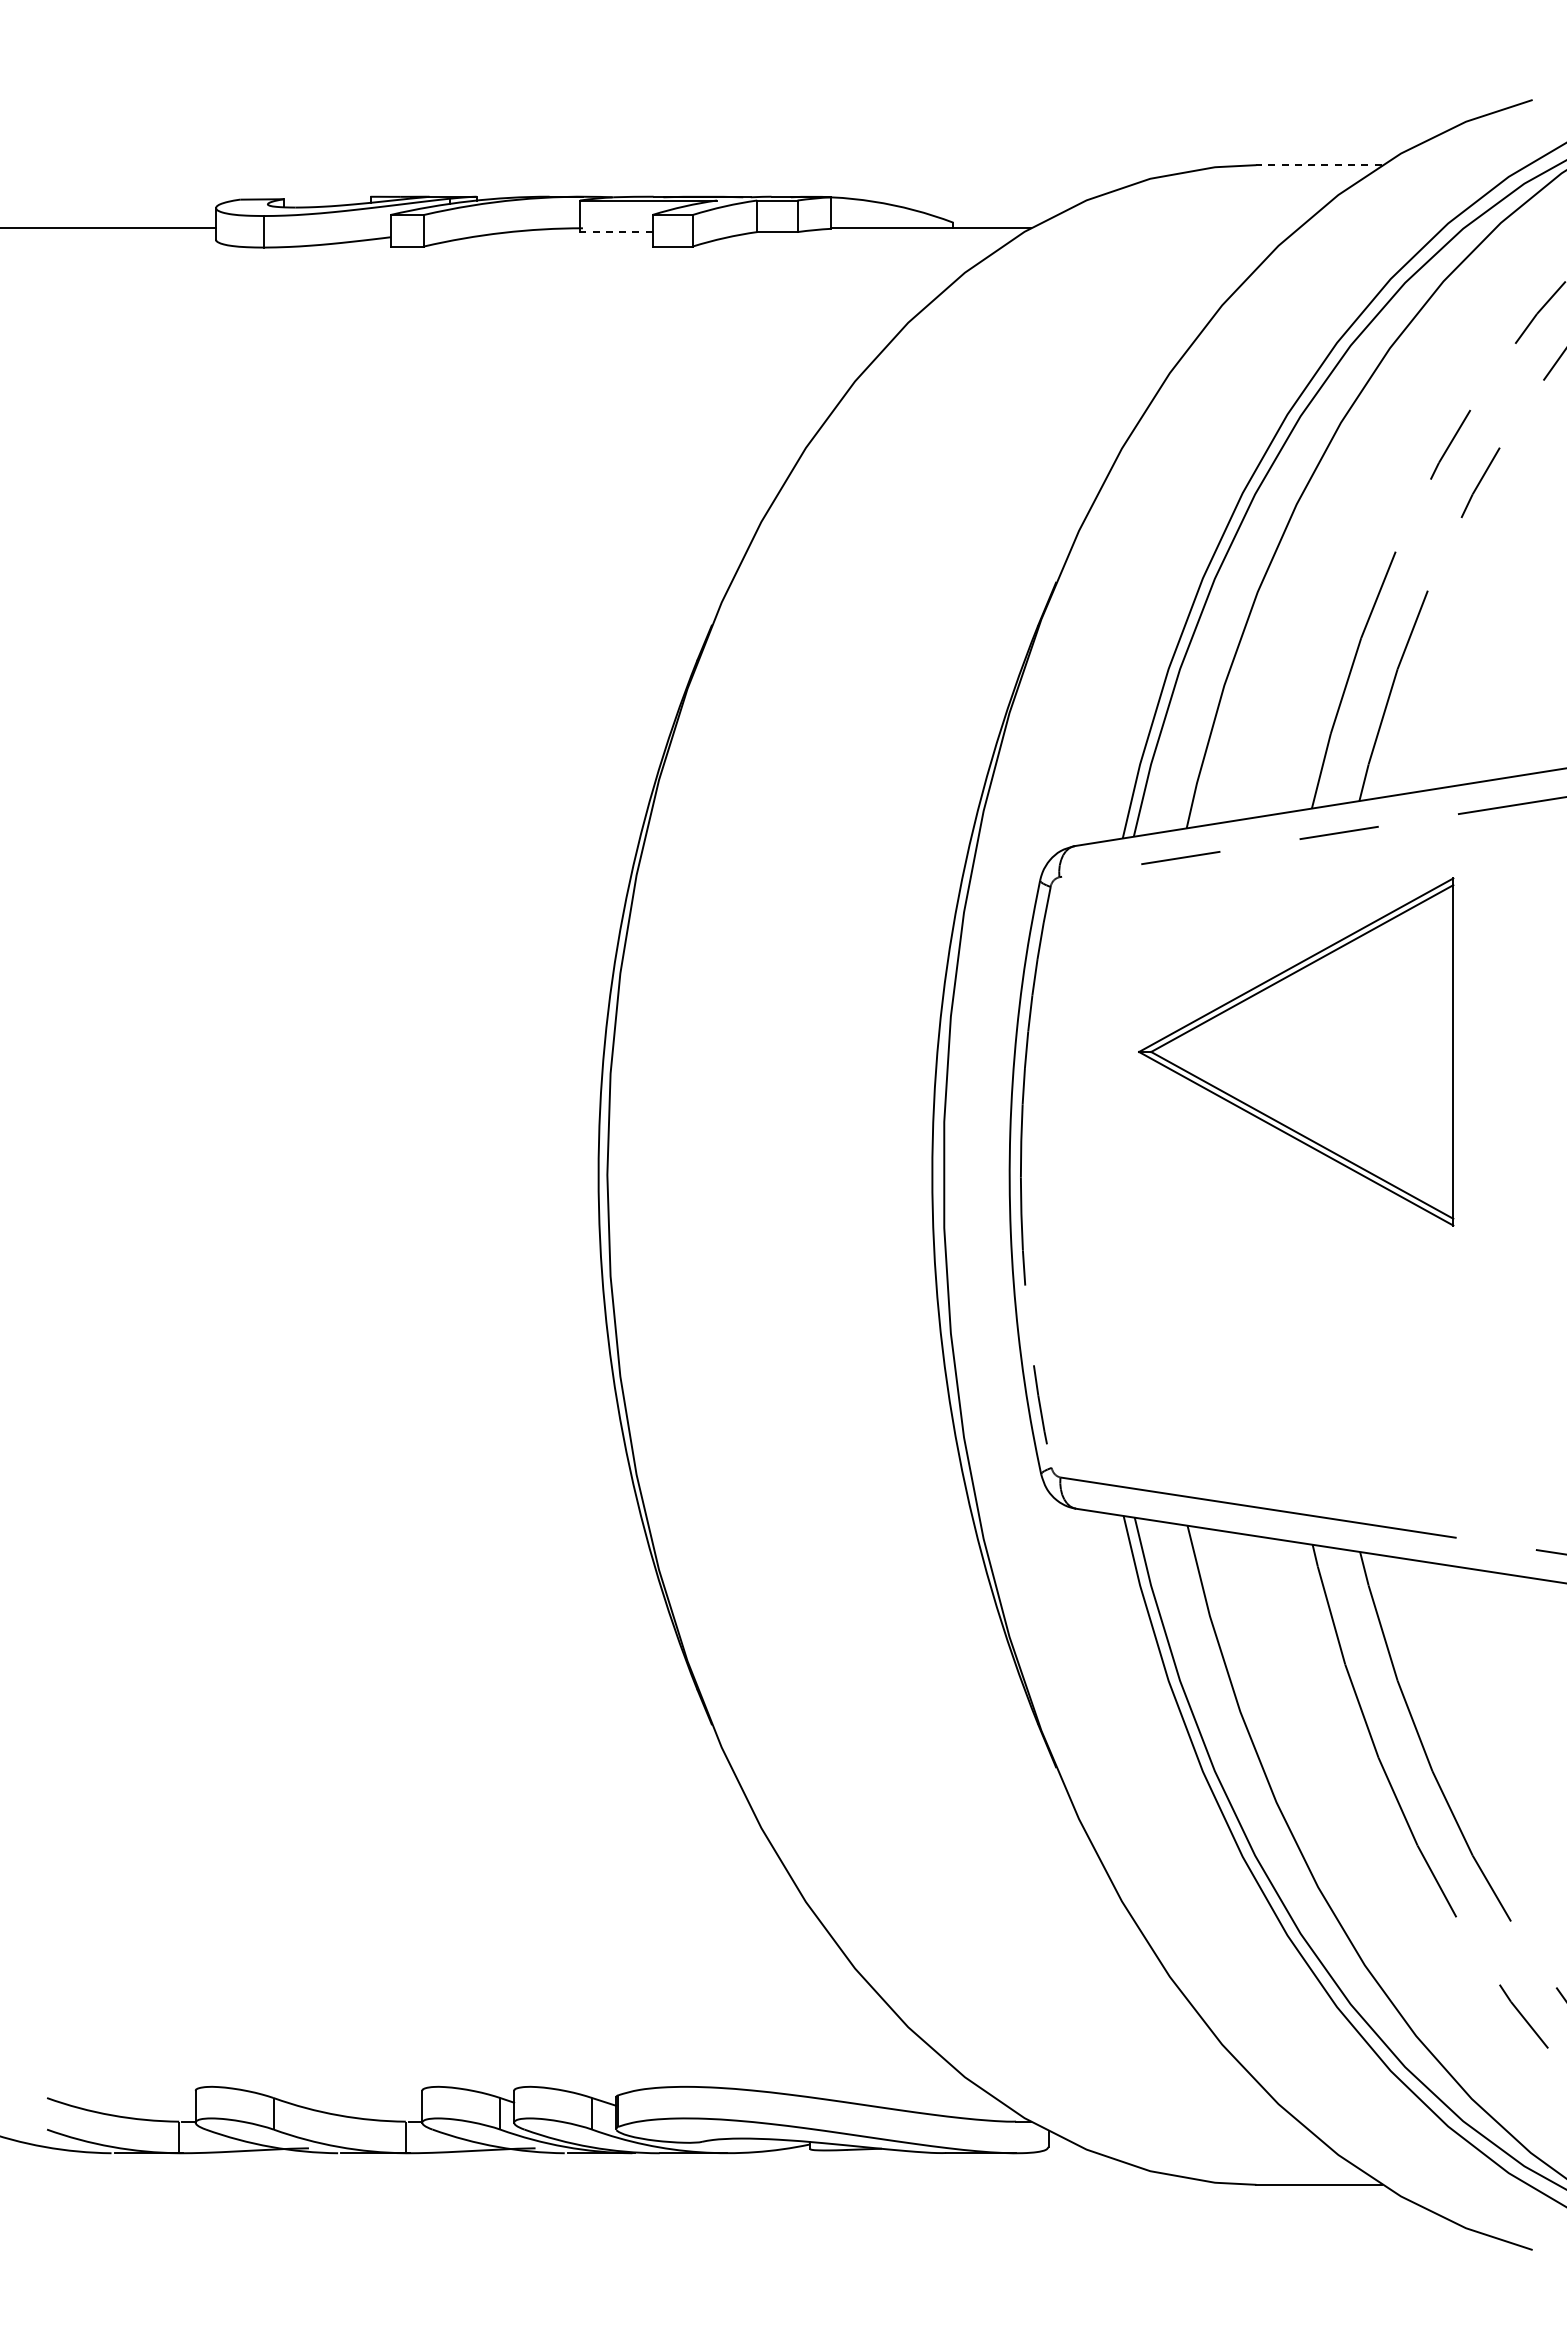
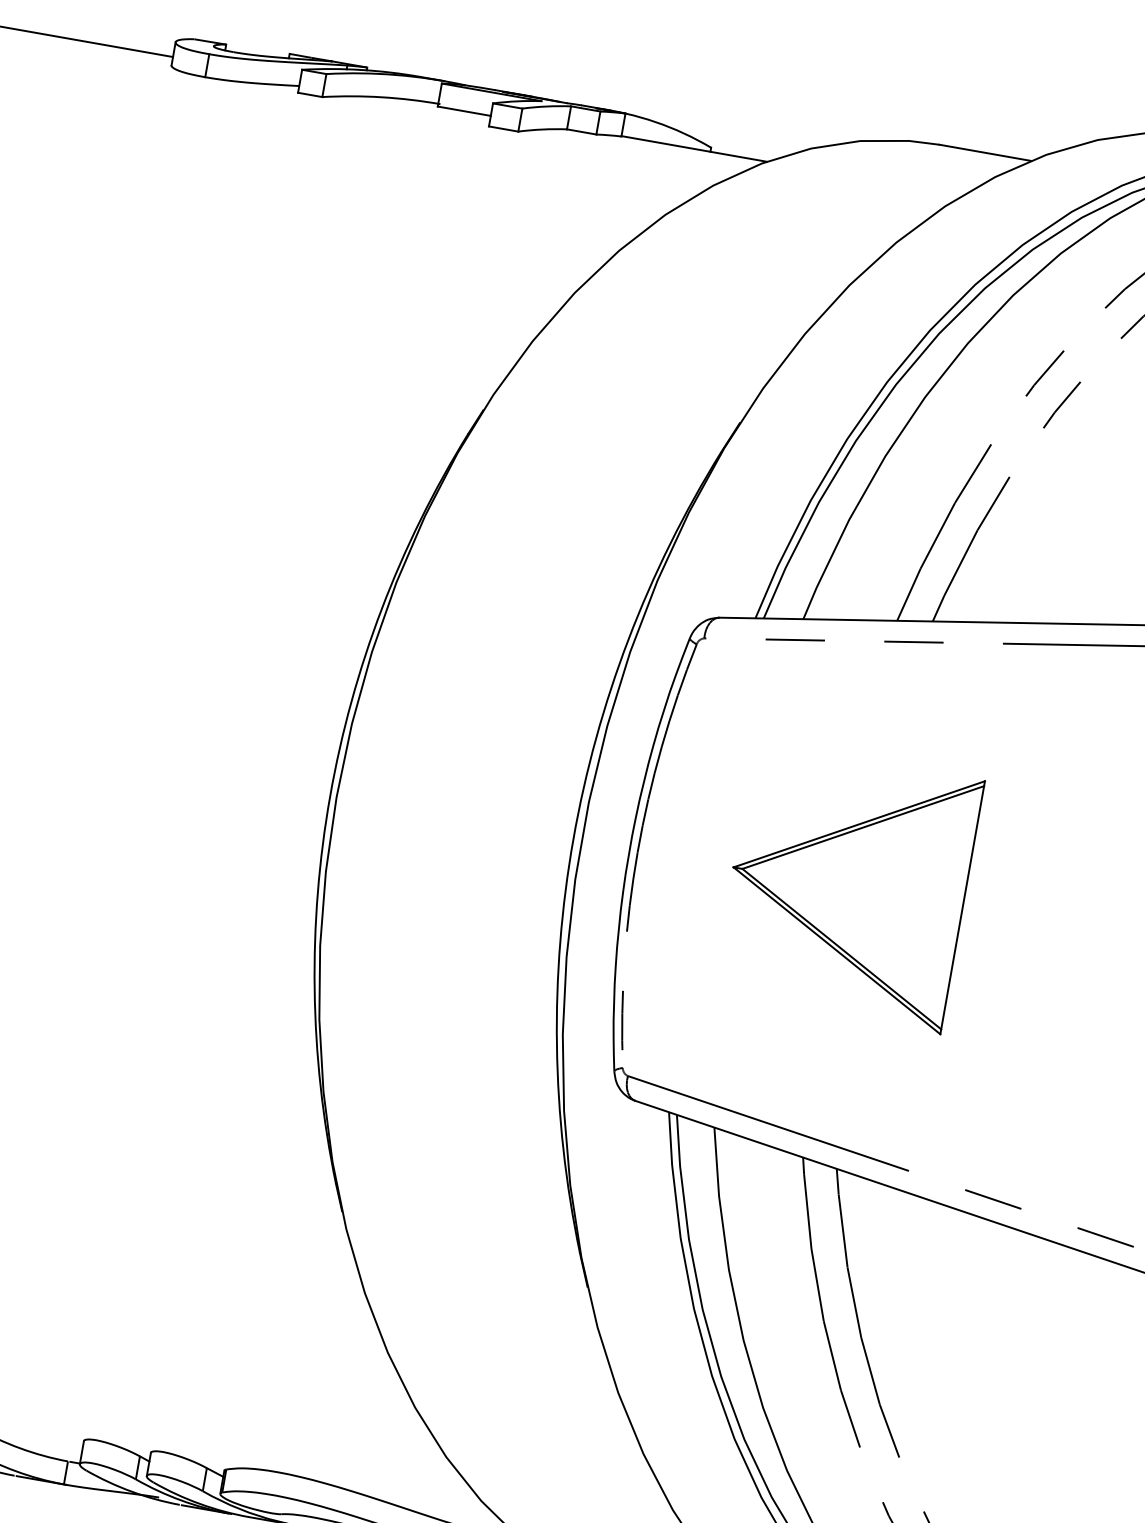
line: (1319, 165) -> (985, 153), dashed -> solid
line: (615, 232) -> (463, 111), dashed -> solid
part: (1296, 1051) -> (848, 887), moved

